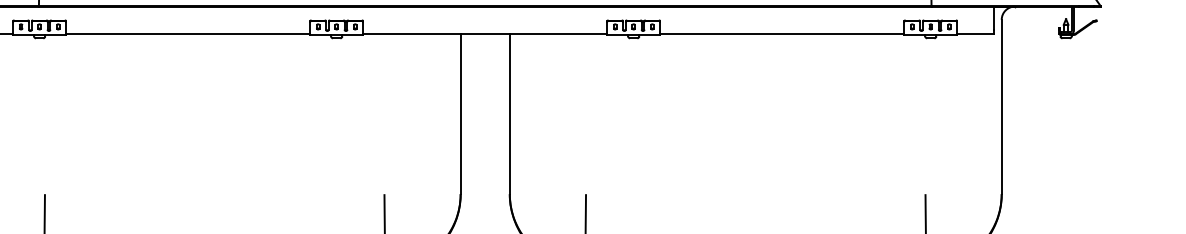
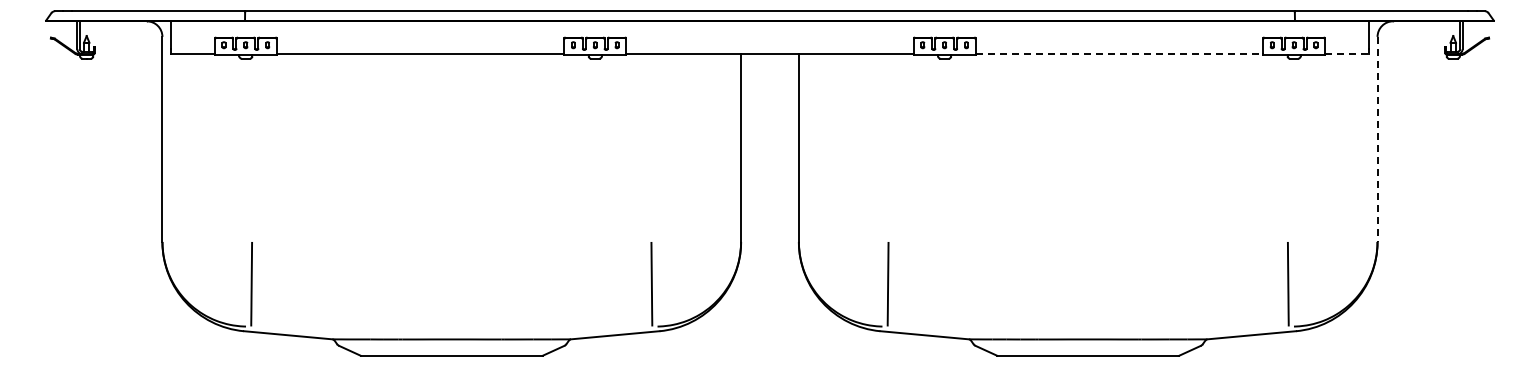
line: (782, 34) -> (1119, 54), solid -> dashed
line: (976, 34) -> (1347, 54), solid -> dashed
line: (1001, 107) -> (1377, 139), solid -> dashed

